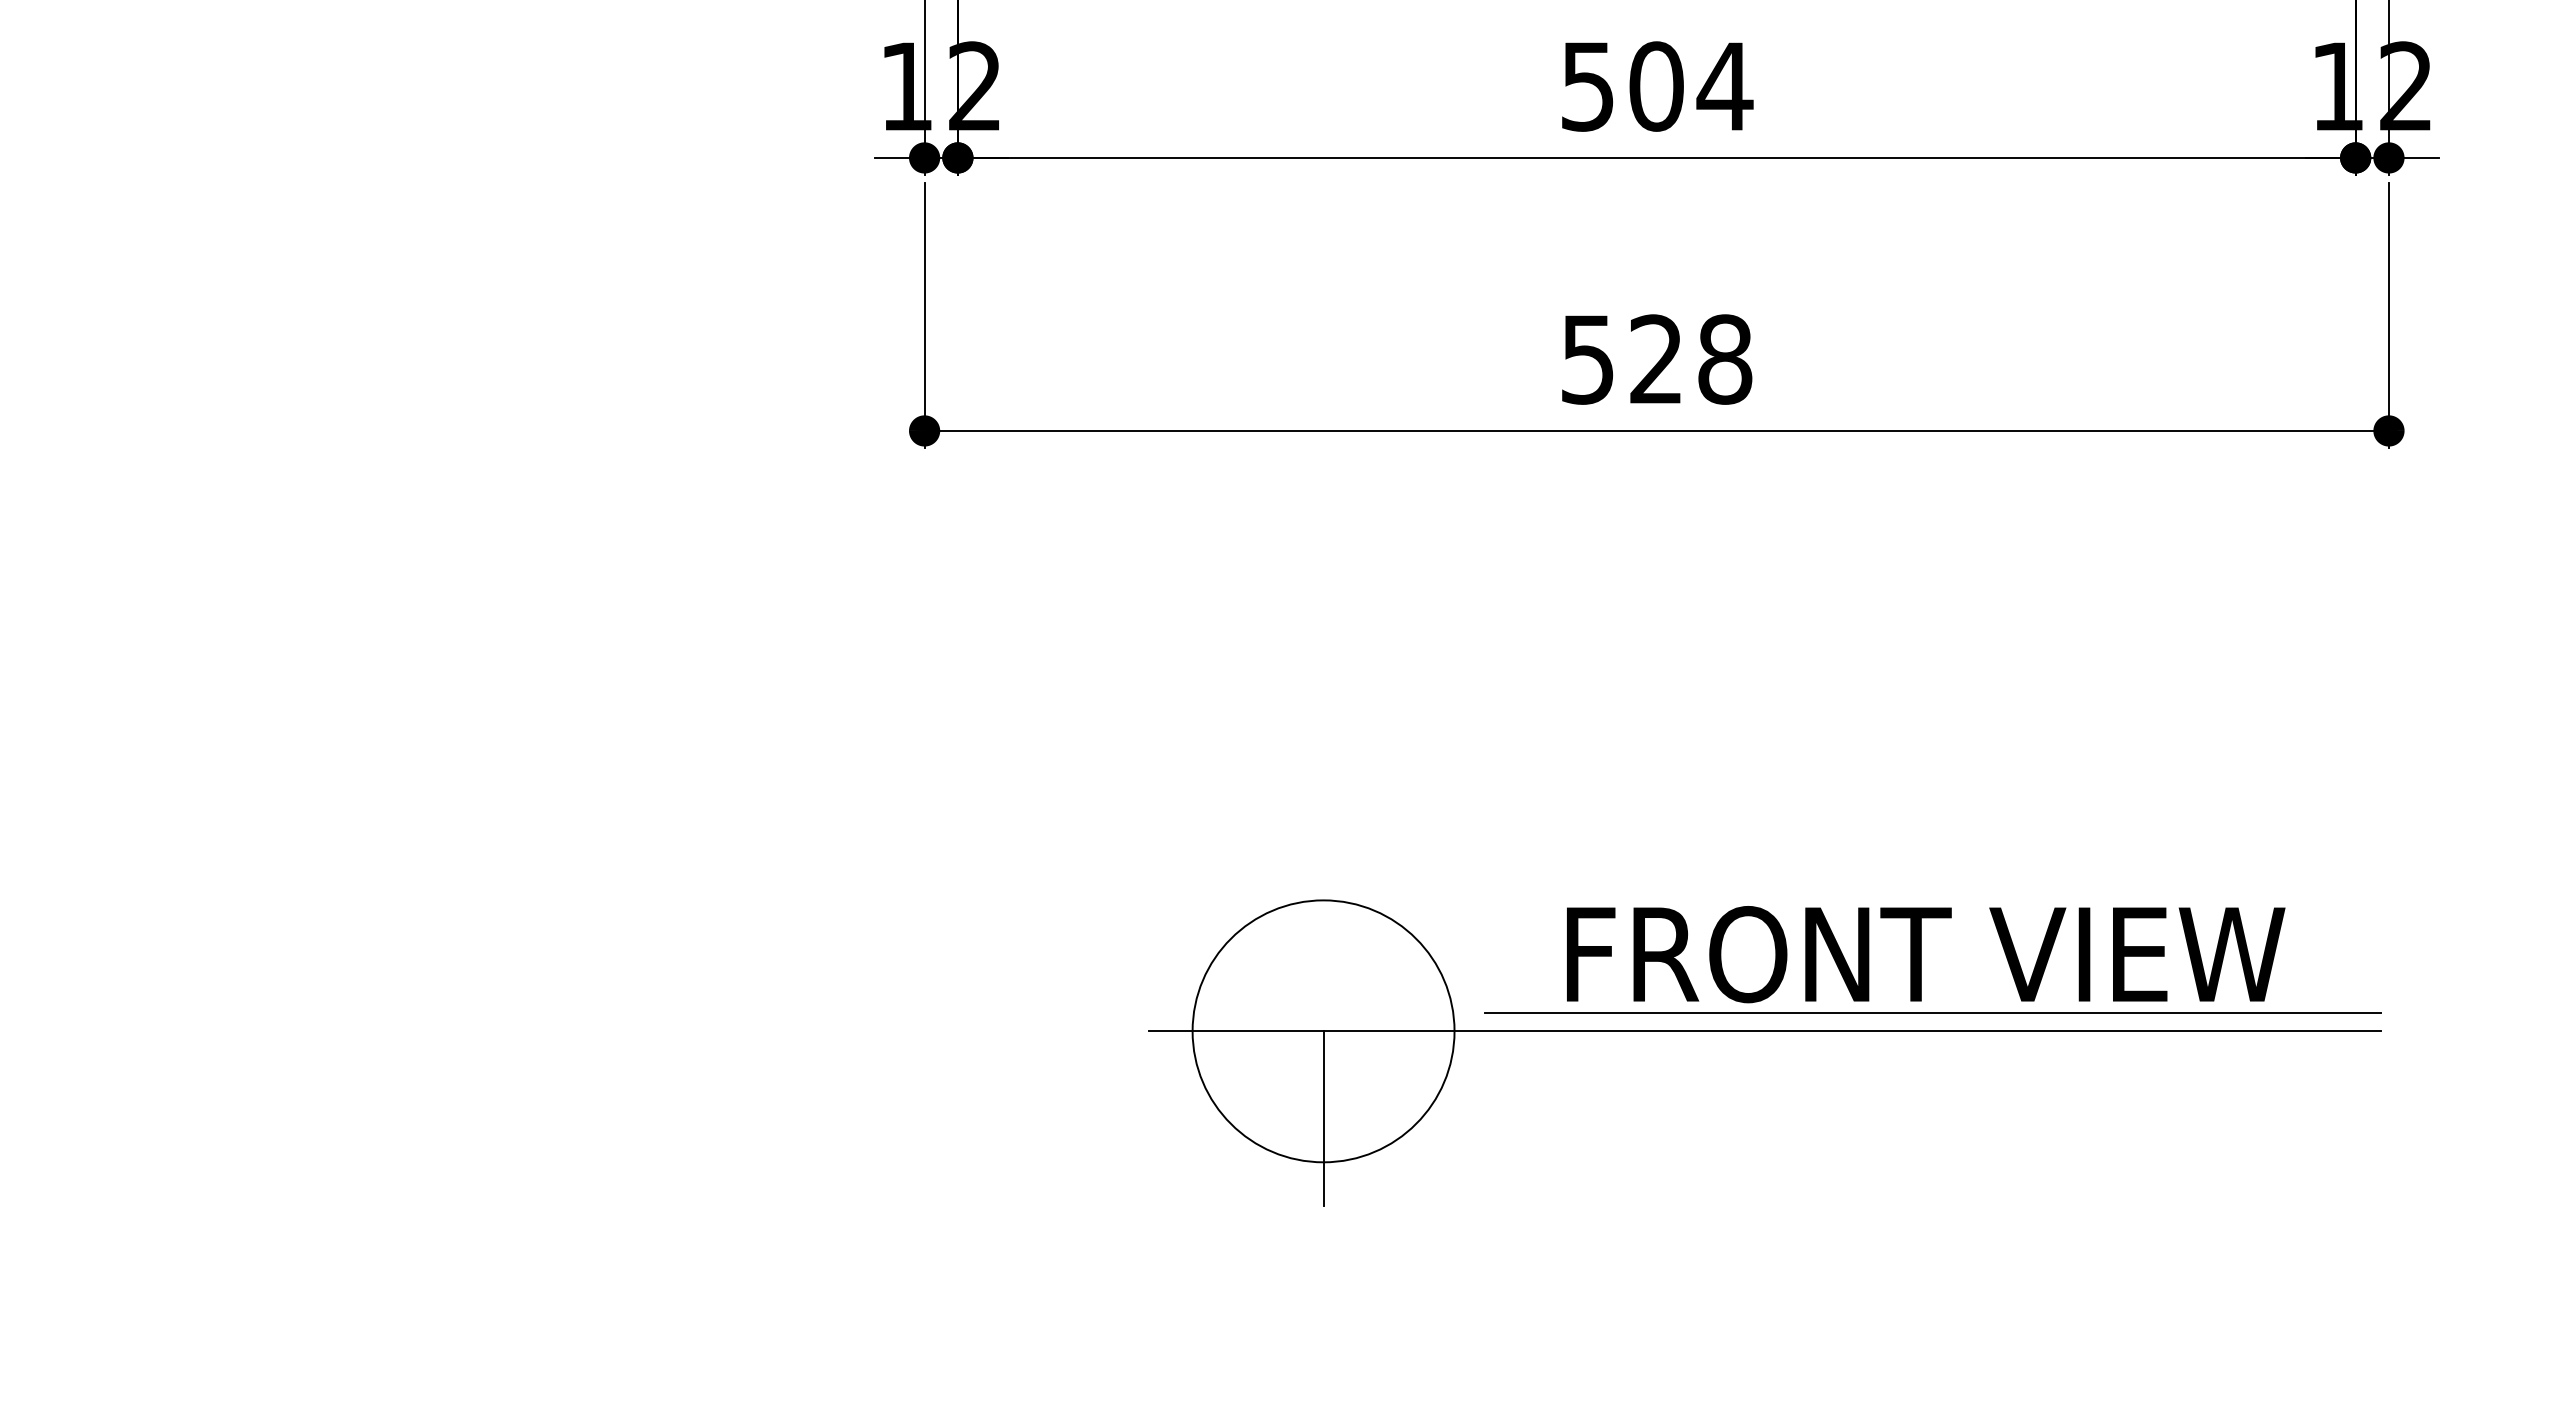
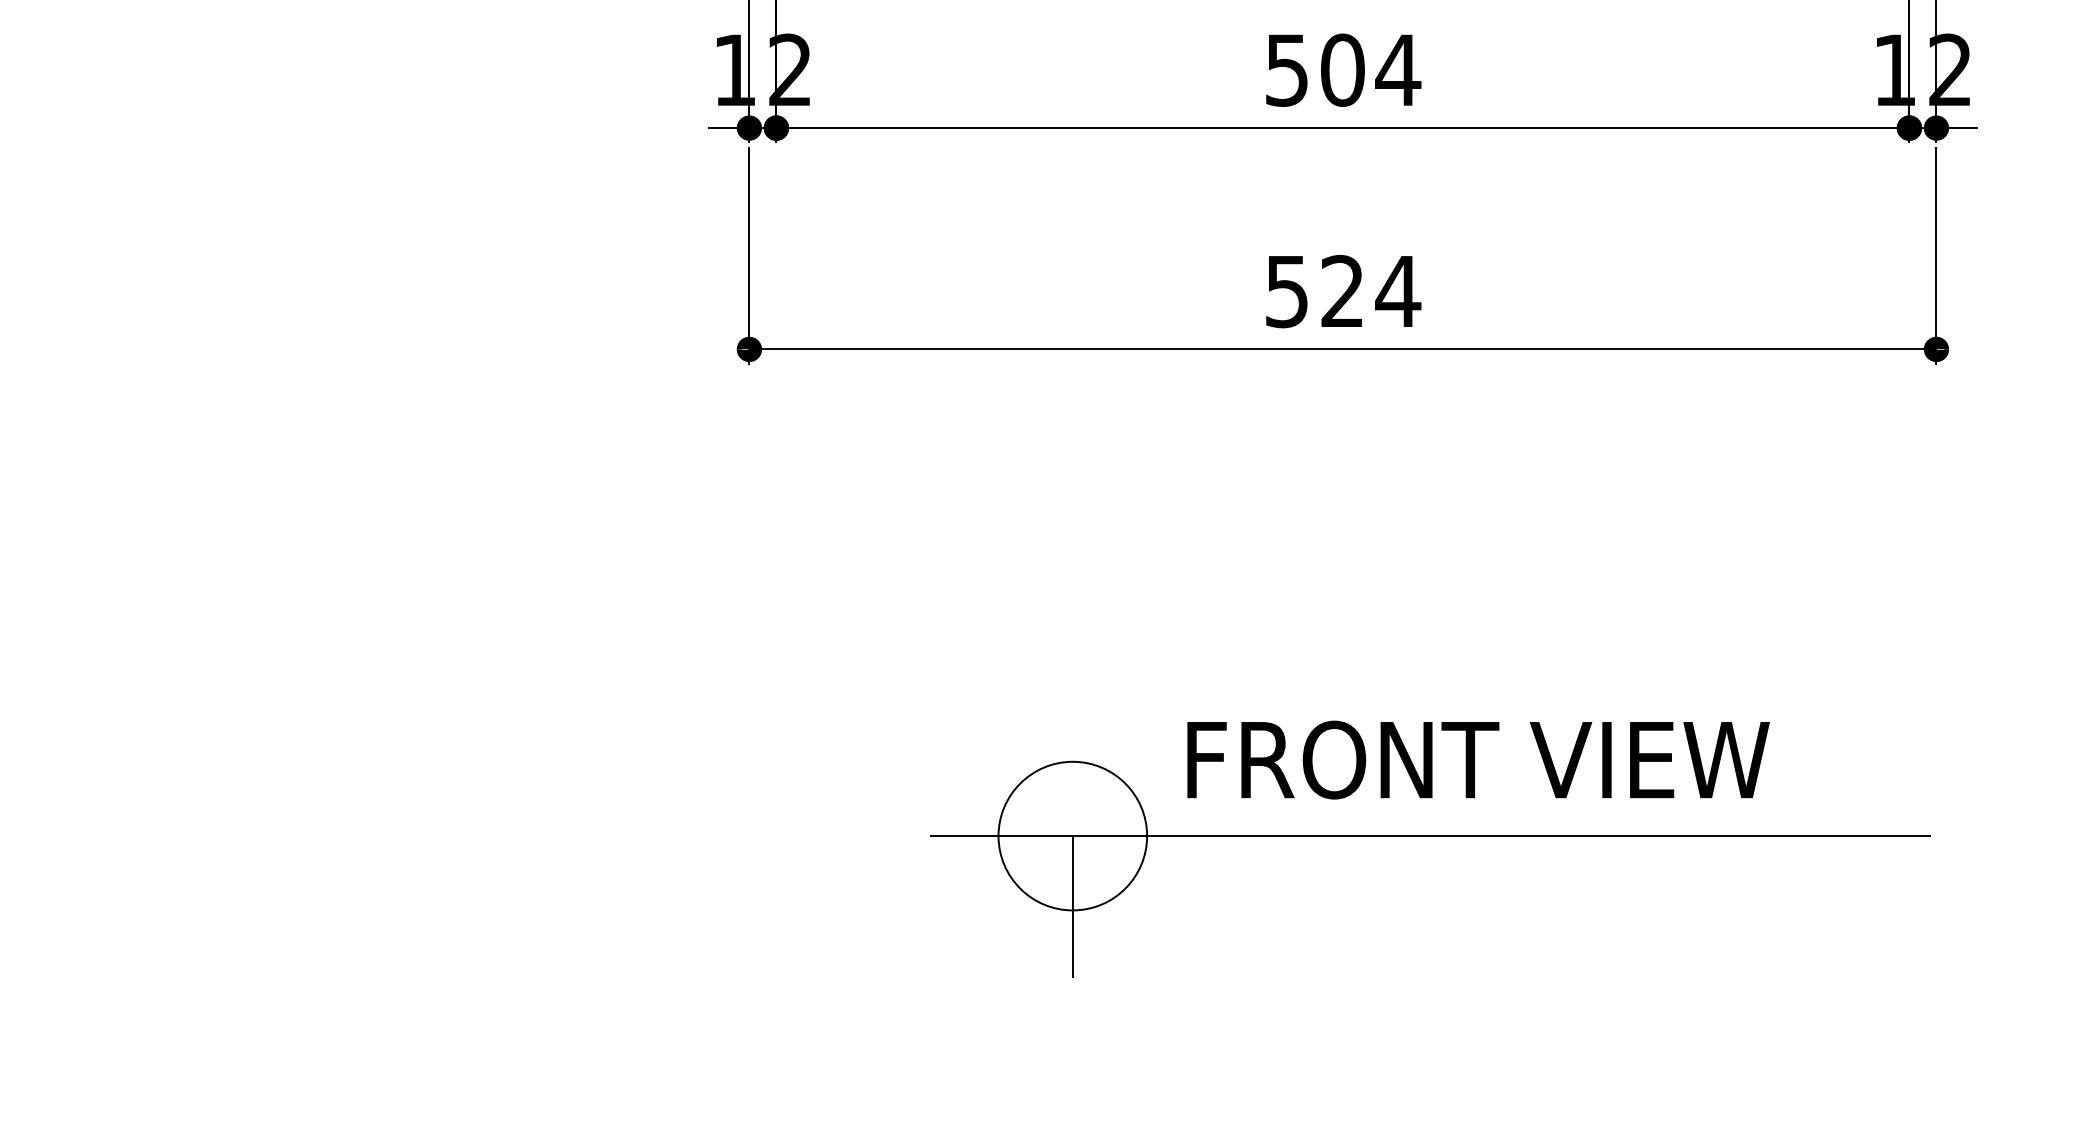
text: (1724, 359) -> (1397, 291), 528 -> 524
text: (1926, 954) -> (1478, 760), moved
line: (1933, 1013) -> (1567, 821), removed
circle: (1323, 1031) -> (1072, 836), size x0.7

